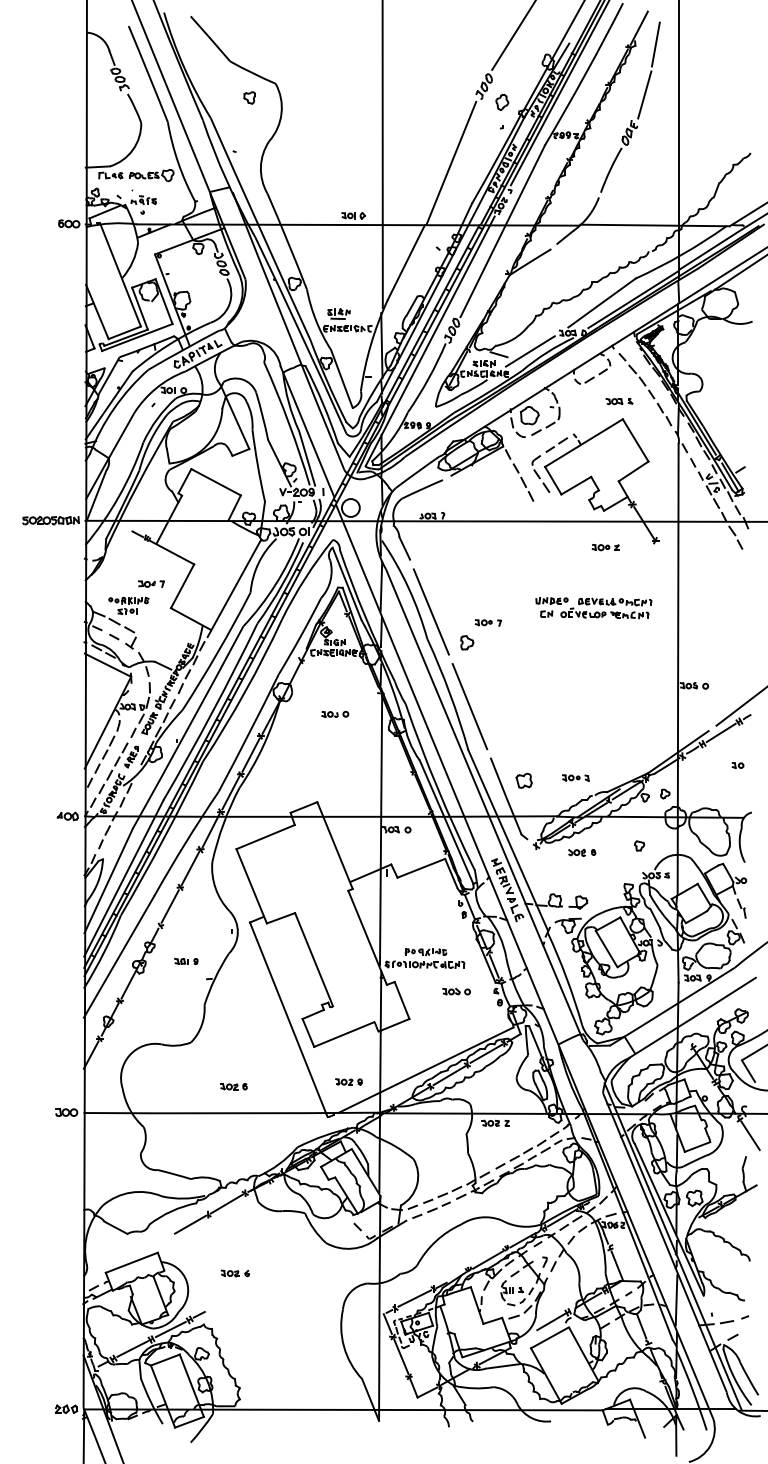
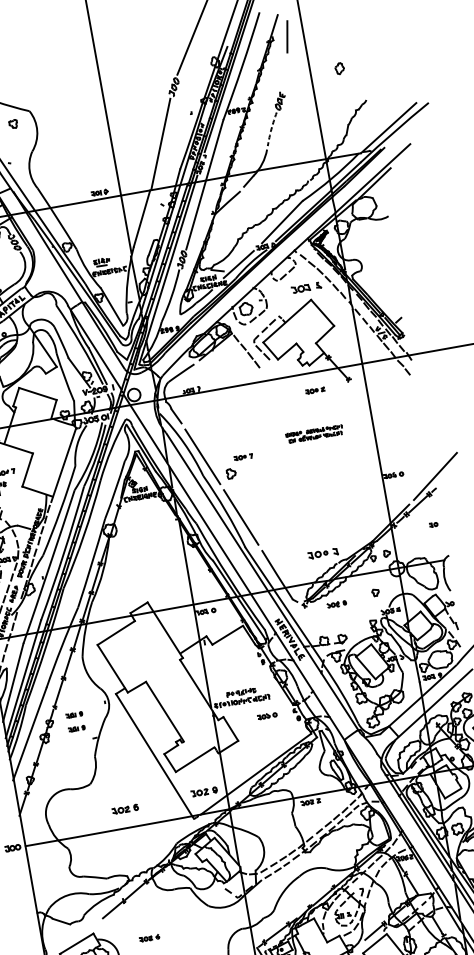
line: (644, 94) -> (285, 72), removed
part: (502, 101) -> (339, 68), moved
arc: (610, 169) -> (271, 128), solid -> dashed
part: (619, 401) -> (306, 288), size x1.6
part: (593, 608) -> (314, 434), size x0.7
part: (335, 713) -> (149, 538), removed
part: (575, 777) -> (322, 553), size x1.6
part: (523, 780) -> (287, 561), removed
part: (186, 940) -> (74, 714), added
part: (348, 1081) -> (203, 791), size x1.4
part: (233, 1086) -> (125, 809), size x1.4

